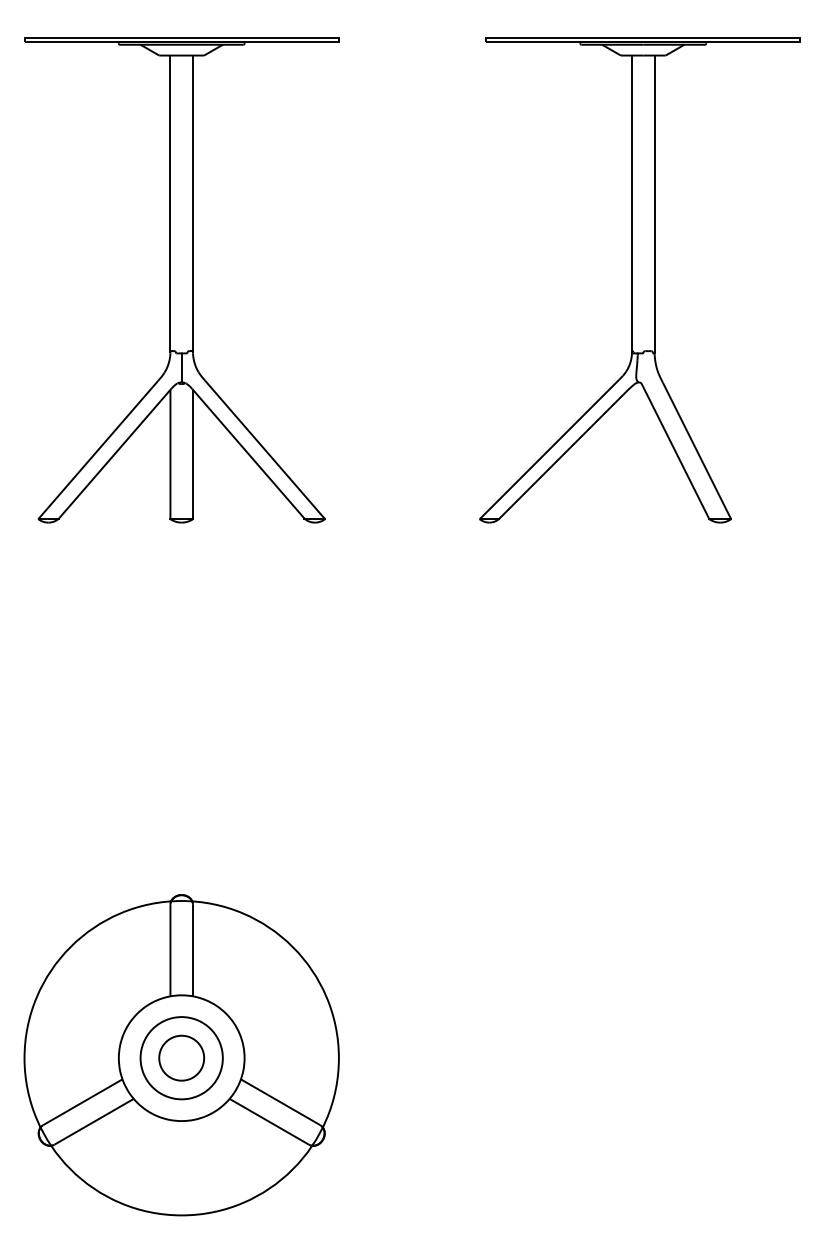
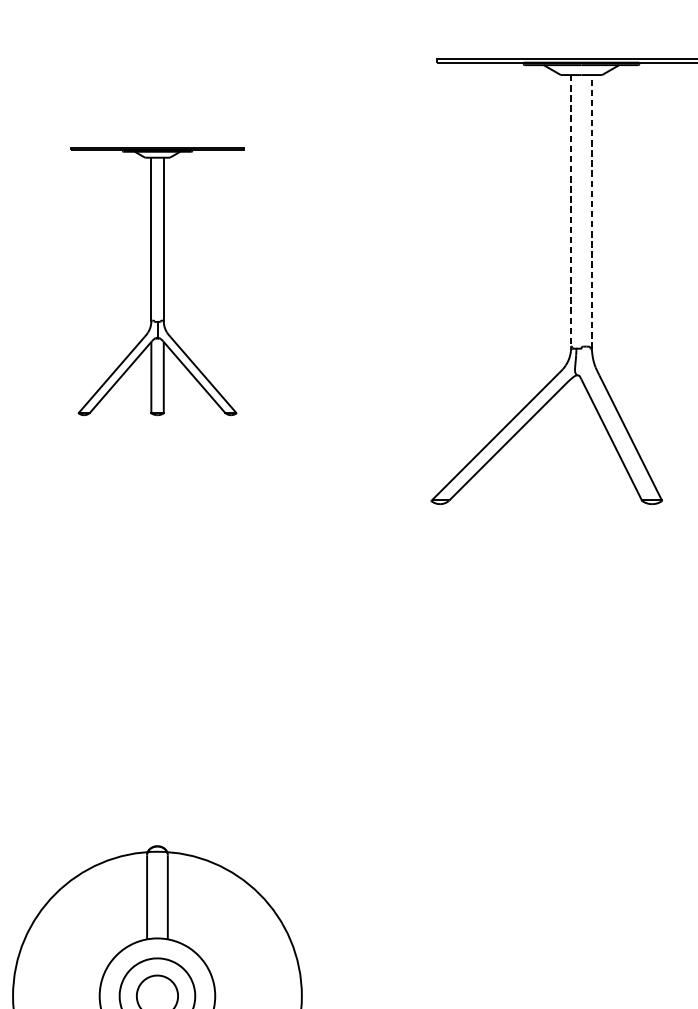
line: (632, 203) -> (571, 210), solid -> dashed
line: (654, 204) -> (591, 211), solid -> dashed
part: (181, 280) -> (157, 281), size x0.6

